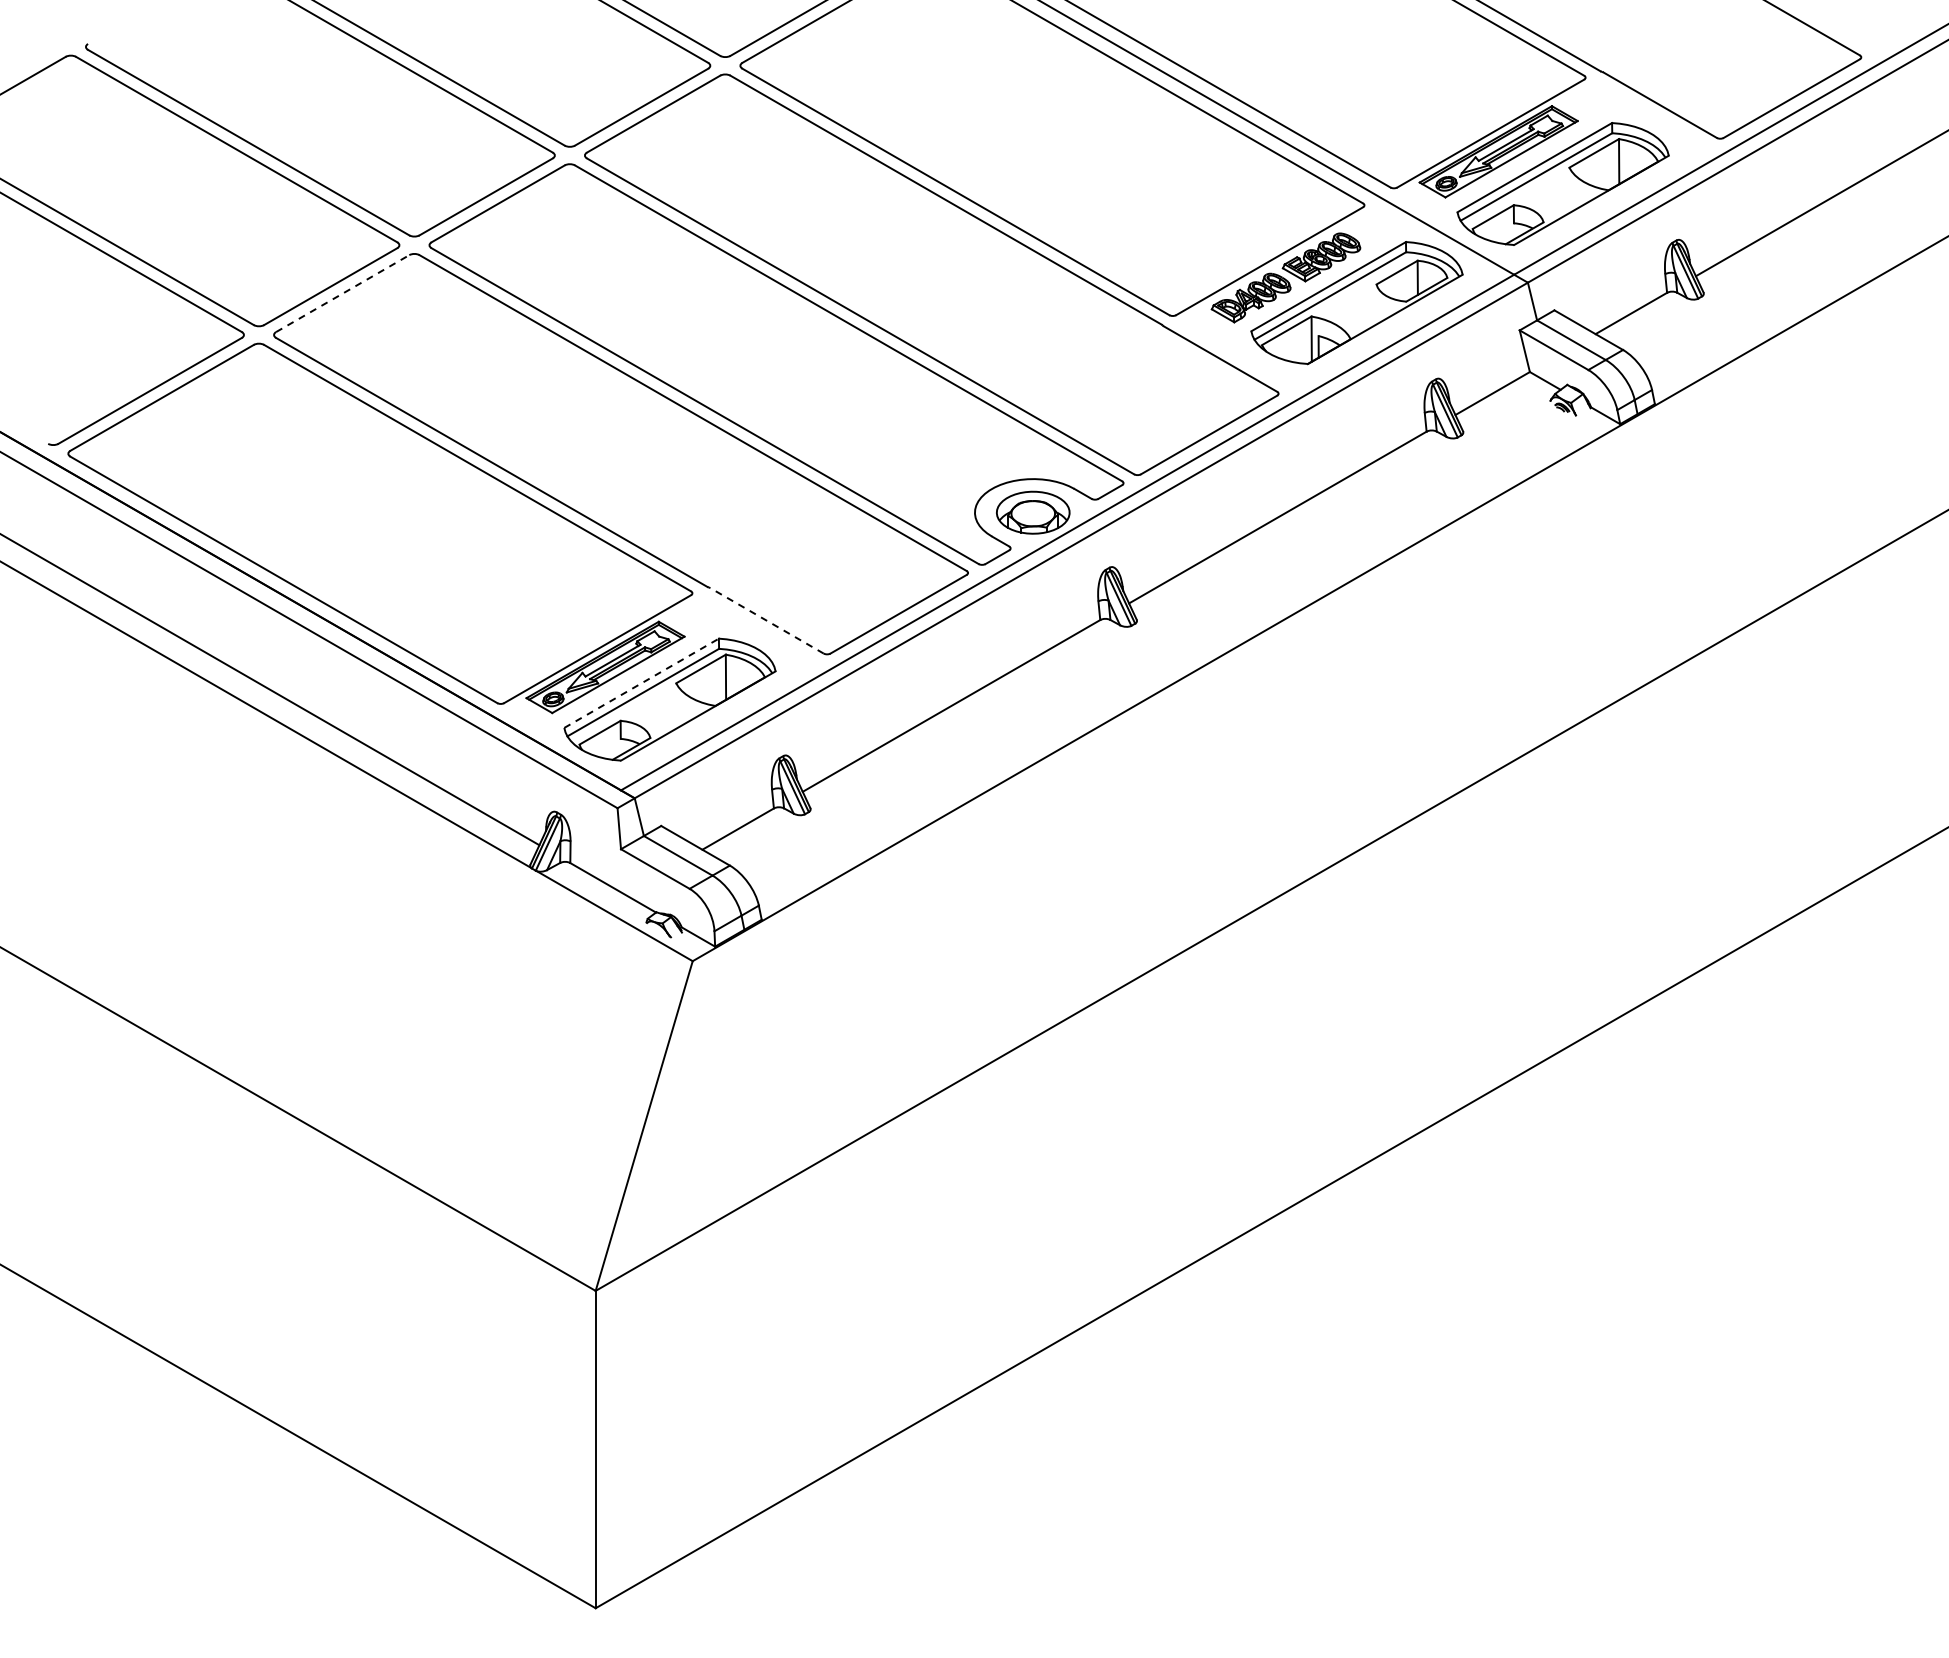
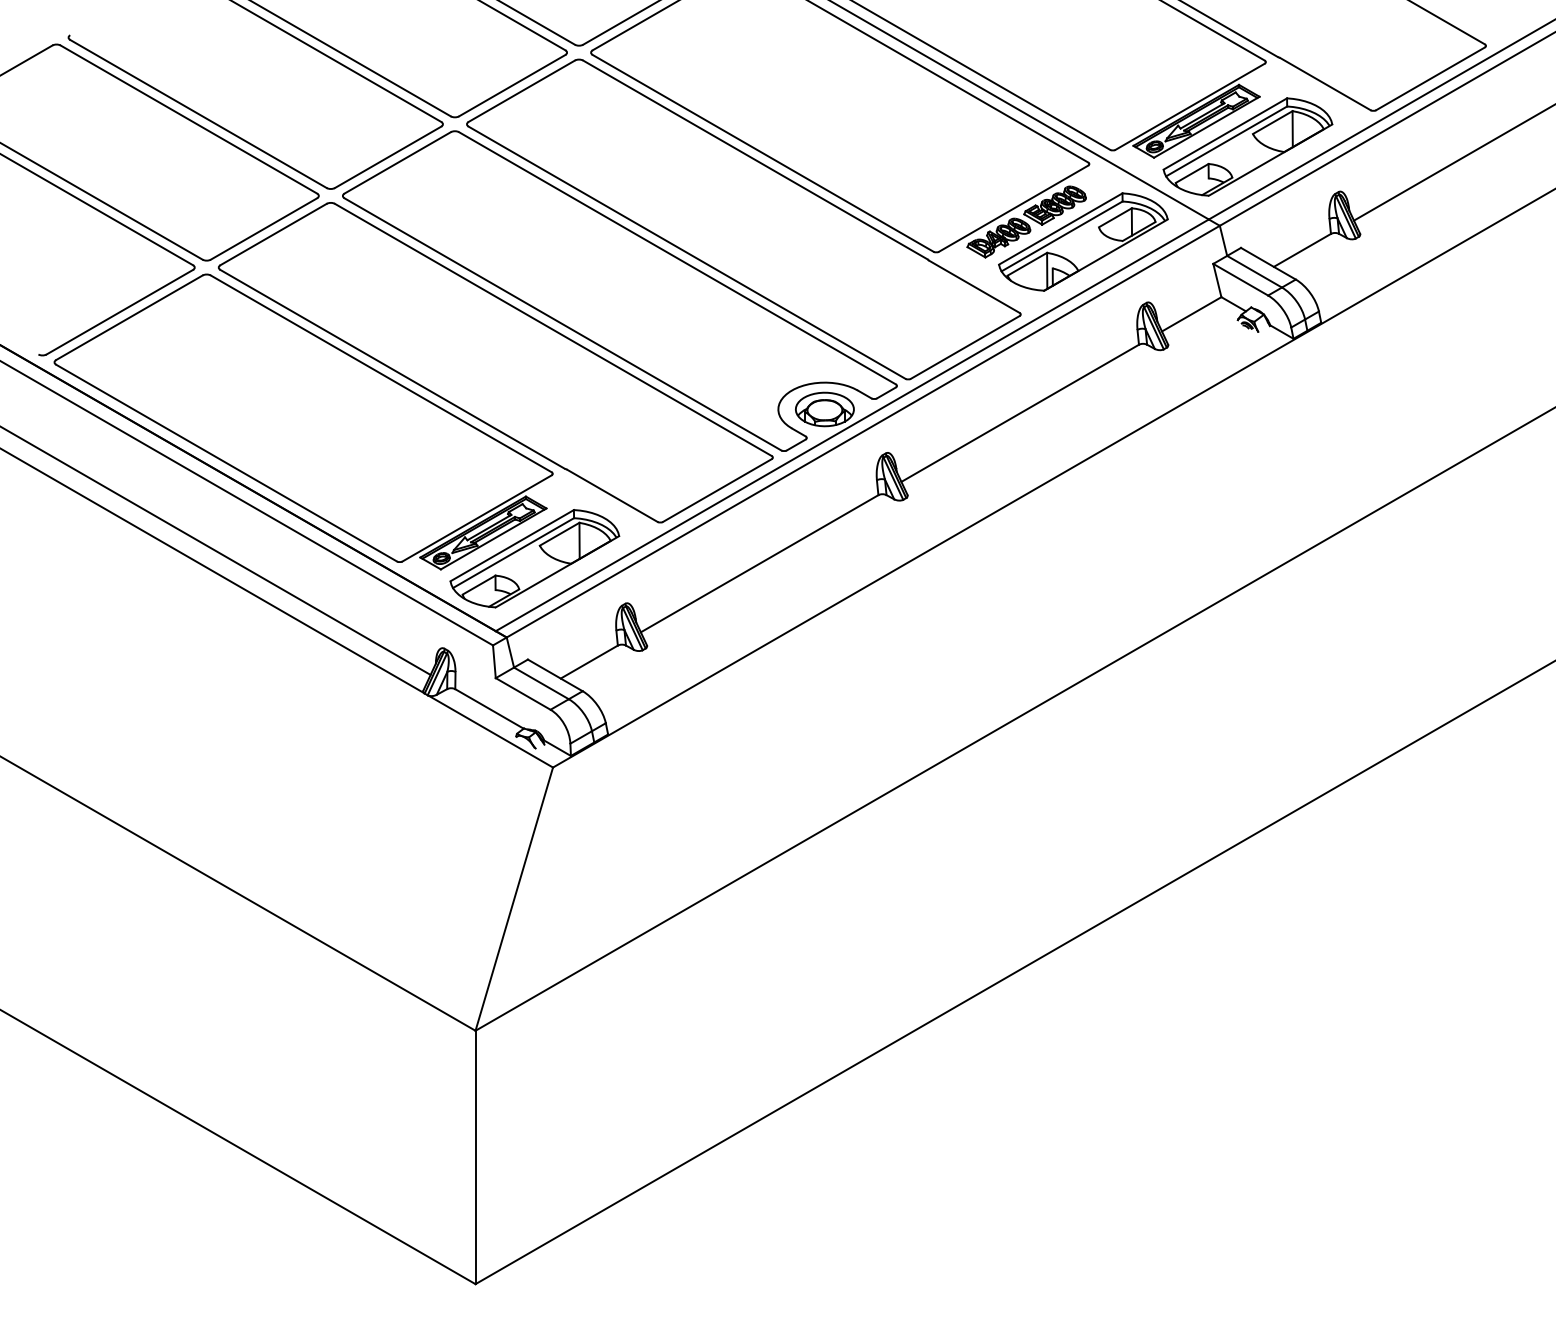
line: (342, 293) -> (273, 234), dashed -> solid
line: (766, 620) -> (611, 495), dashed -> solid
line: (642, 683) -> (512, 545), dashed -> solid

